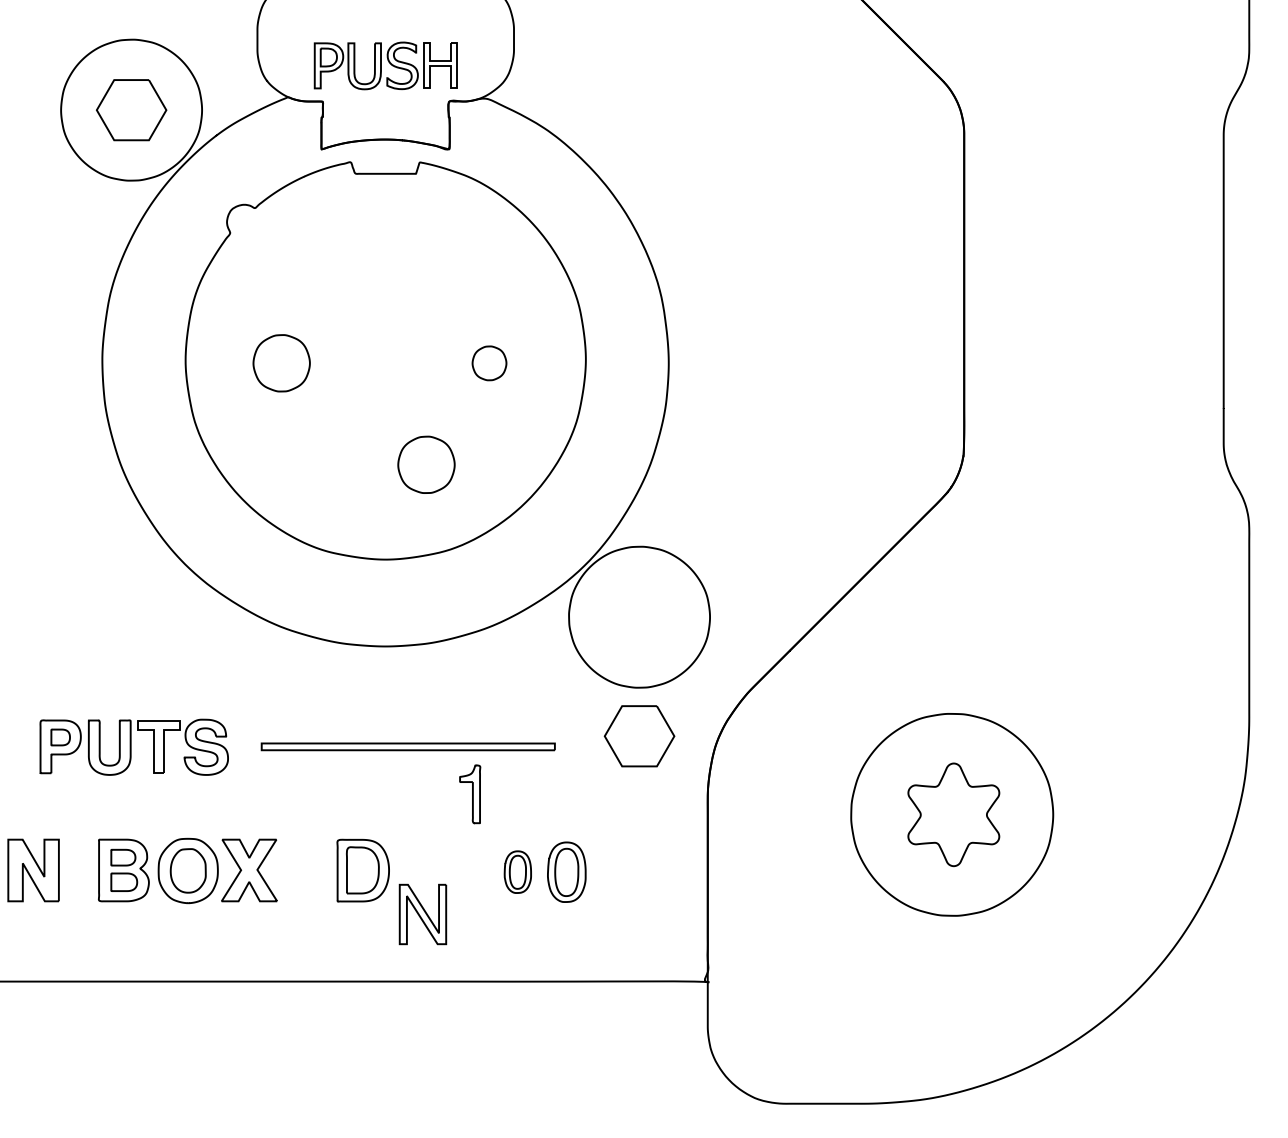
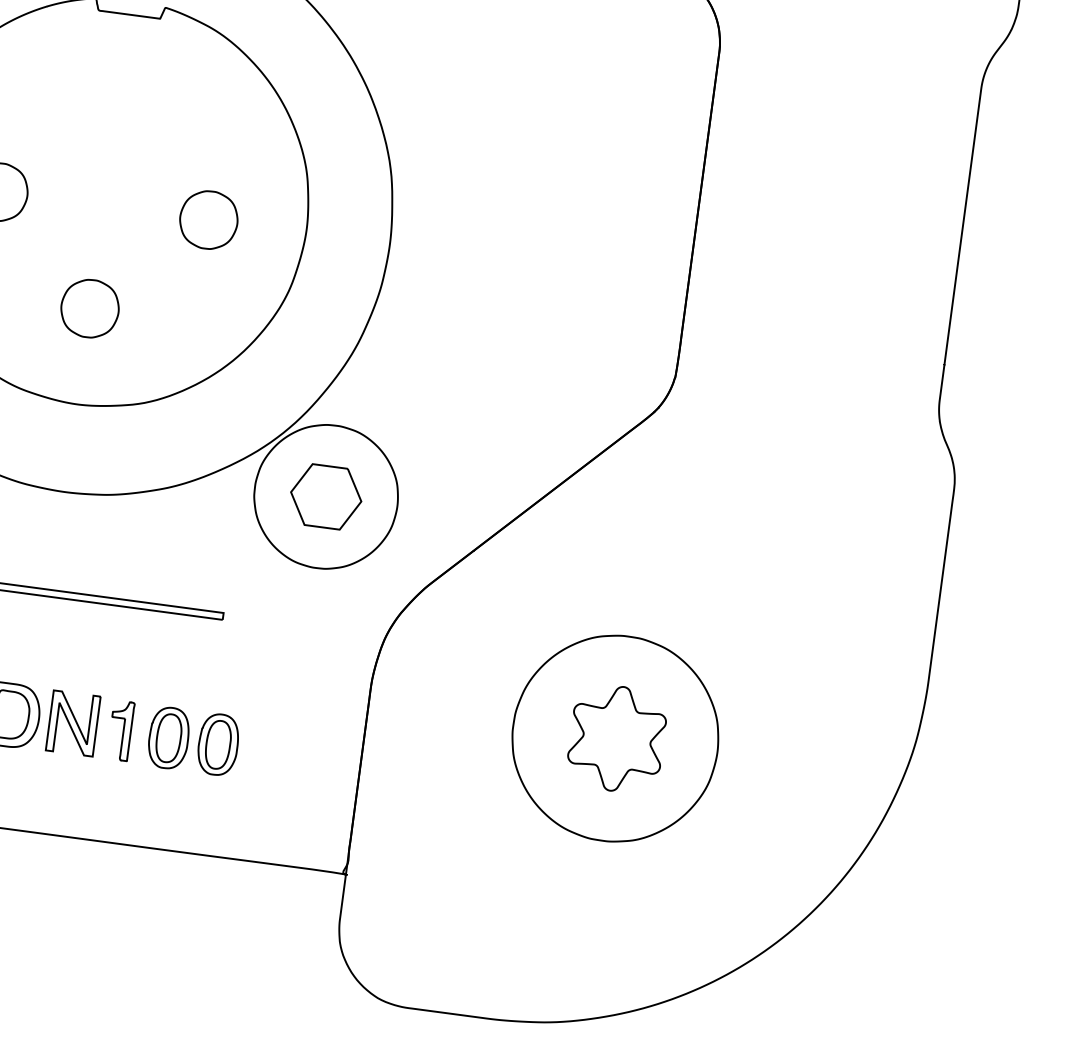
part: (489, 363) -> (208, 220), size x1.67
part: (426, 464) -> (90, 308), moved
part: (639, 736) -> (326, 497), moved
part: (470, 794) -> (121, 730), moved
part: (517, 871) -> (168, 737), size x1.43
part: (422, 914) -> (72, 723), moved

